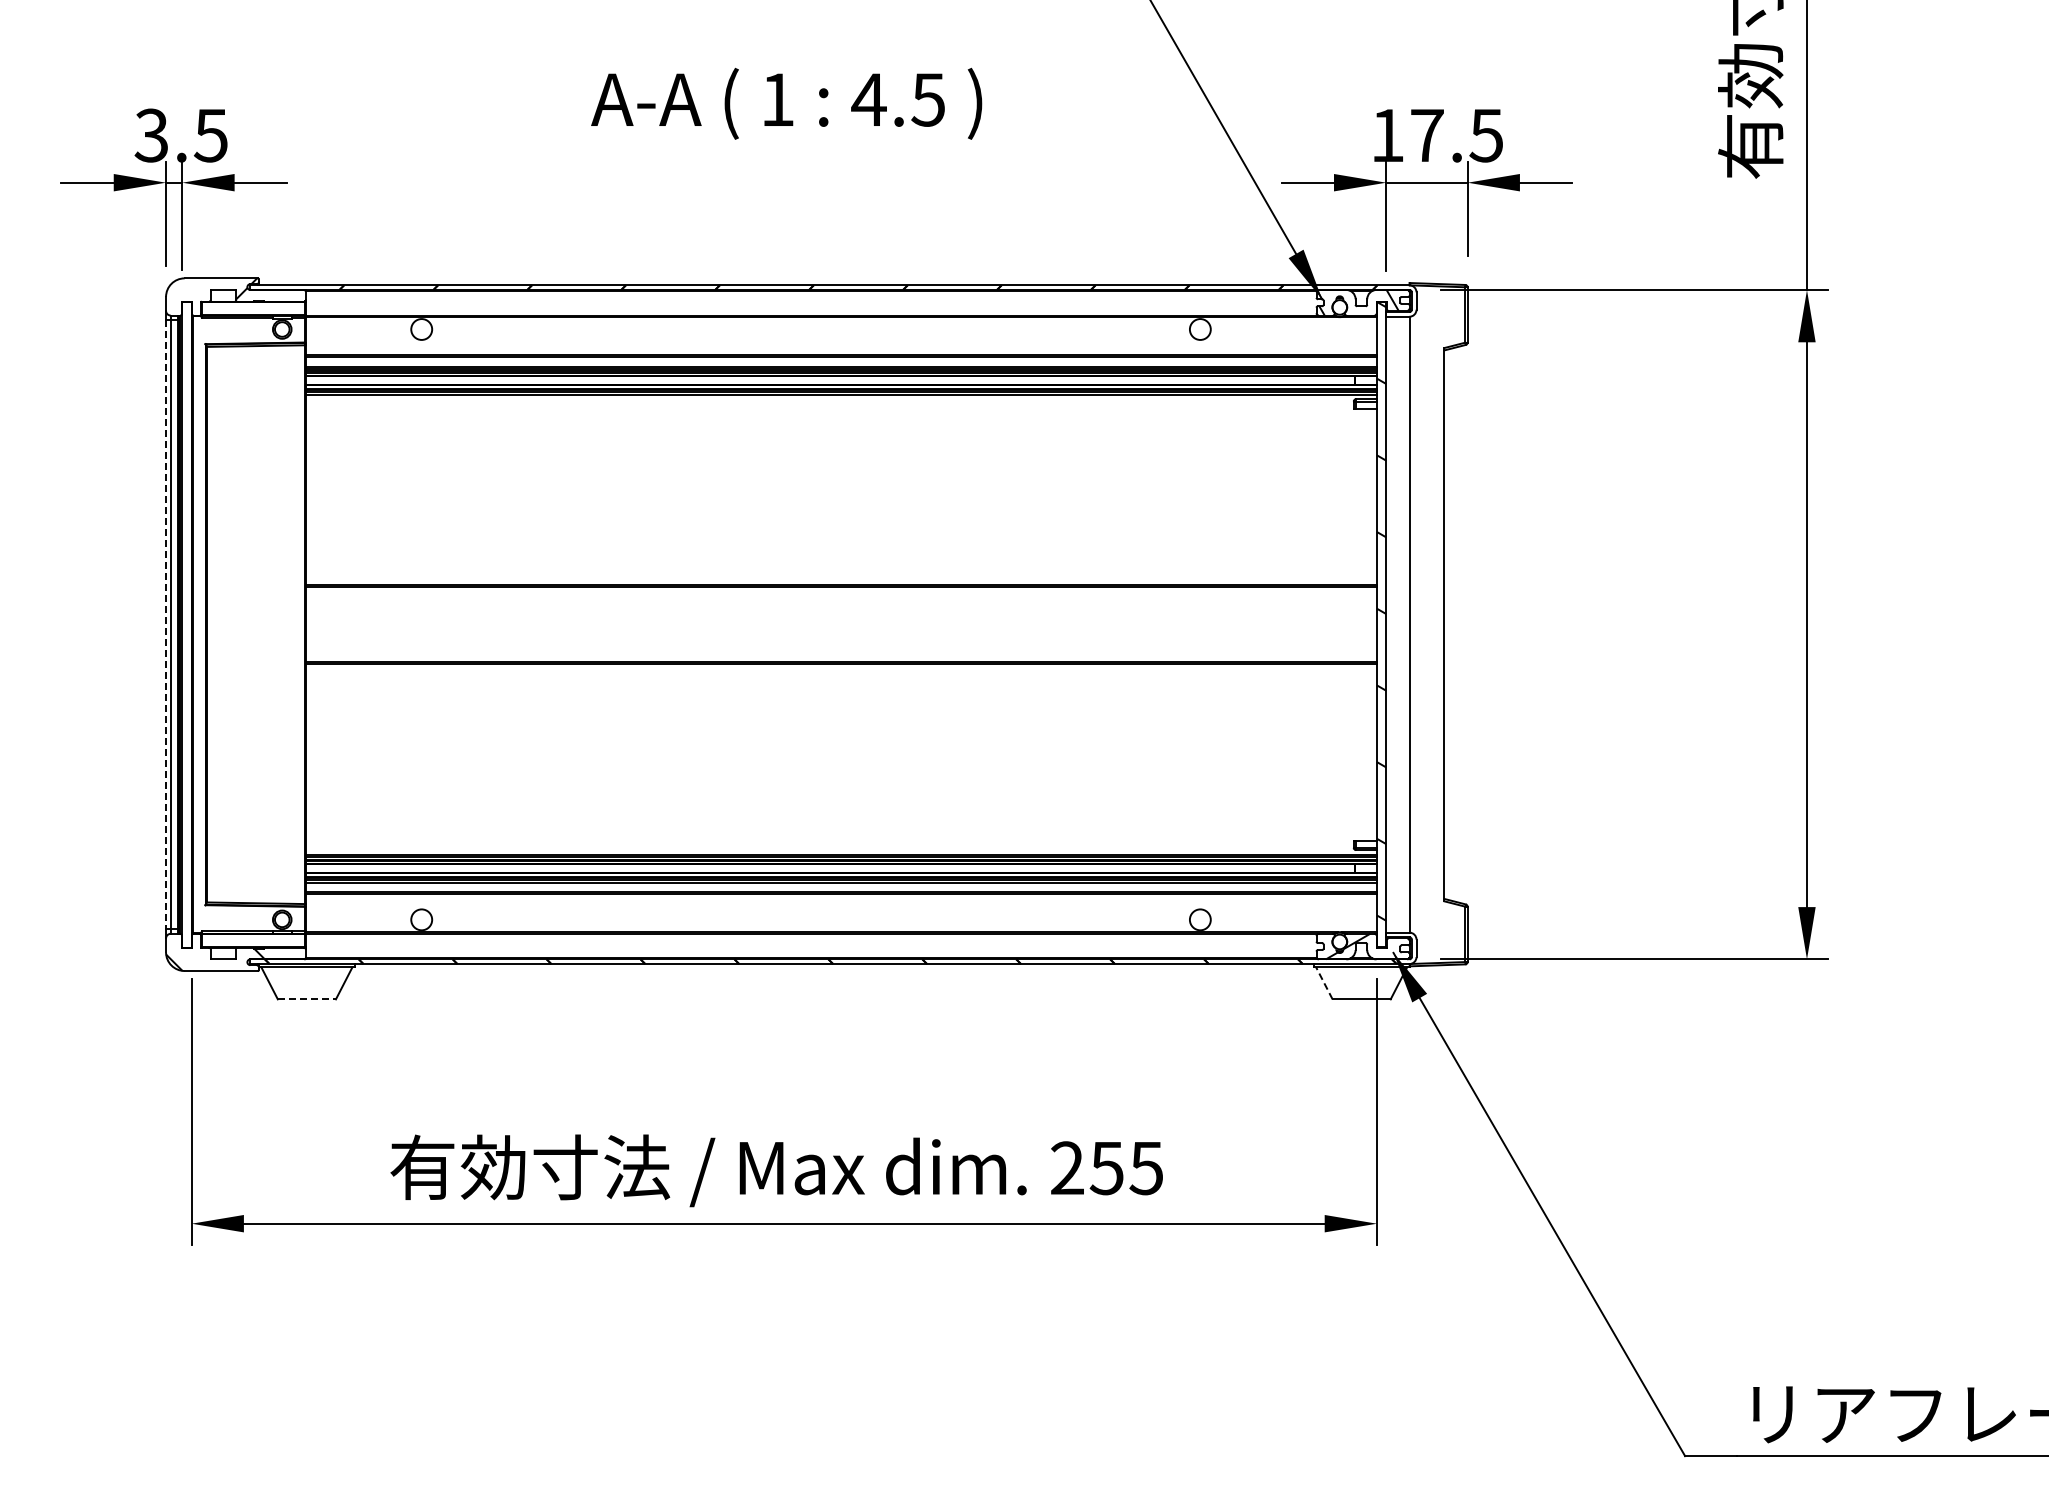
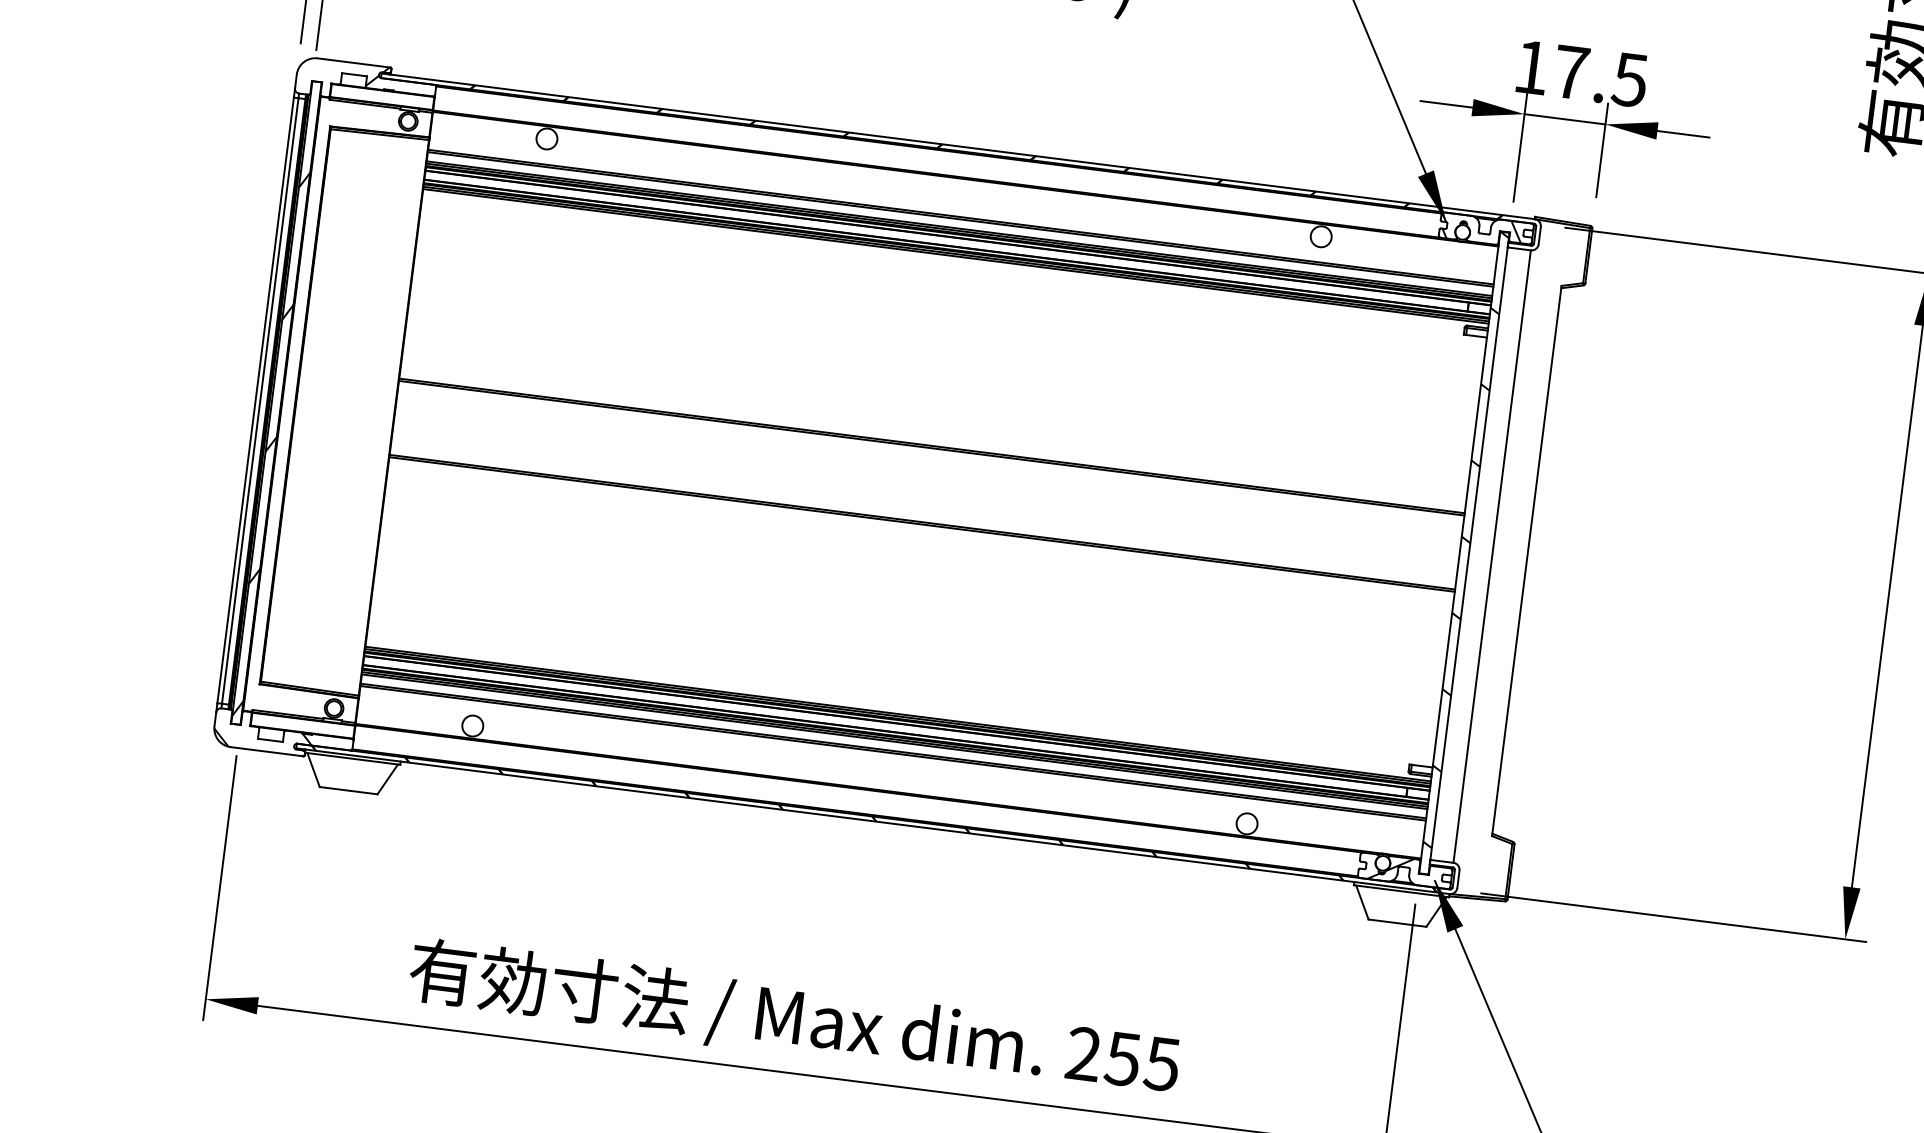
line: (166, 625) -> (255, 401), dashed -> solid
hatch: (186, 665) -> (270, 443), added
line: (1324, 982) -> (1362, 901), dashed -> solid
line: (307, 999) -> (349, 790), dashed -> solid

